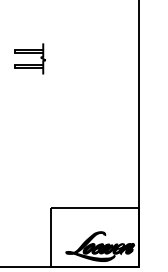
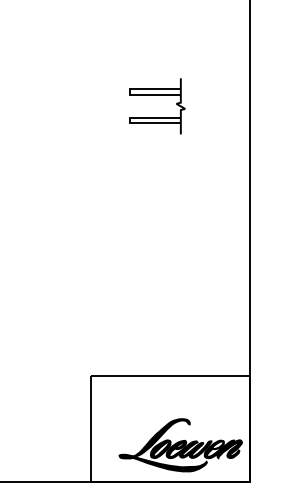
part: (29, 58) -> (156, 105), moved

